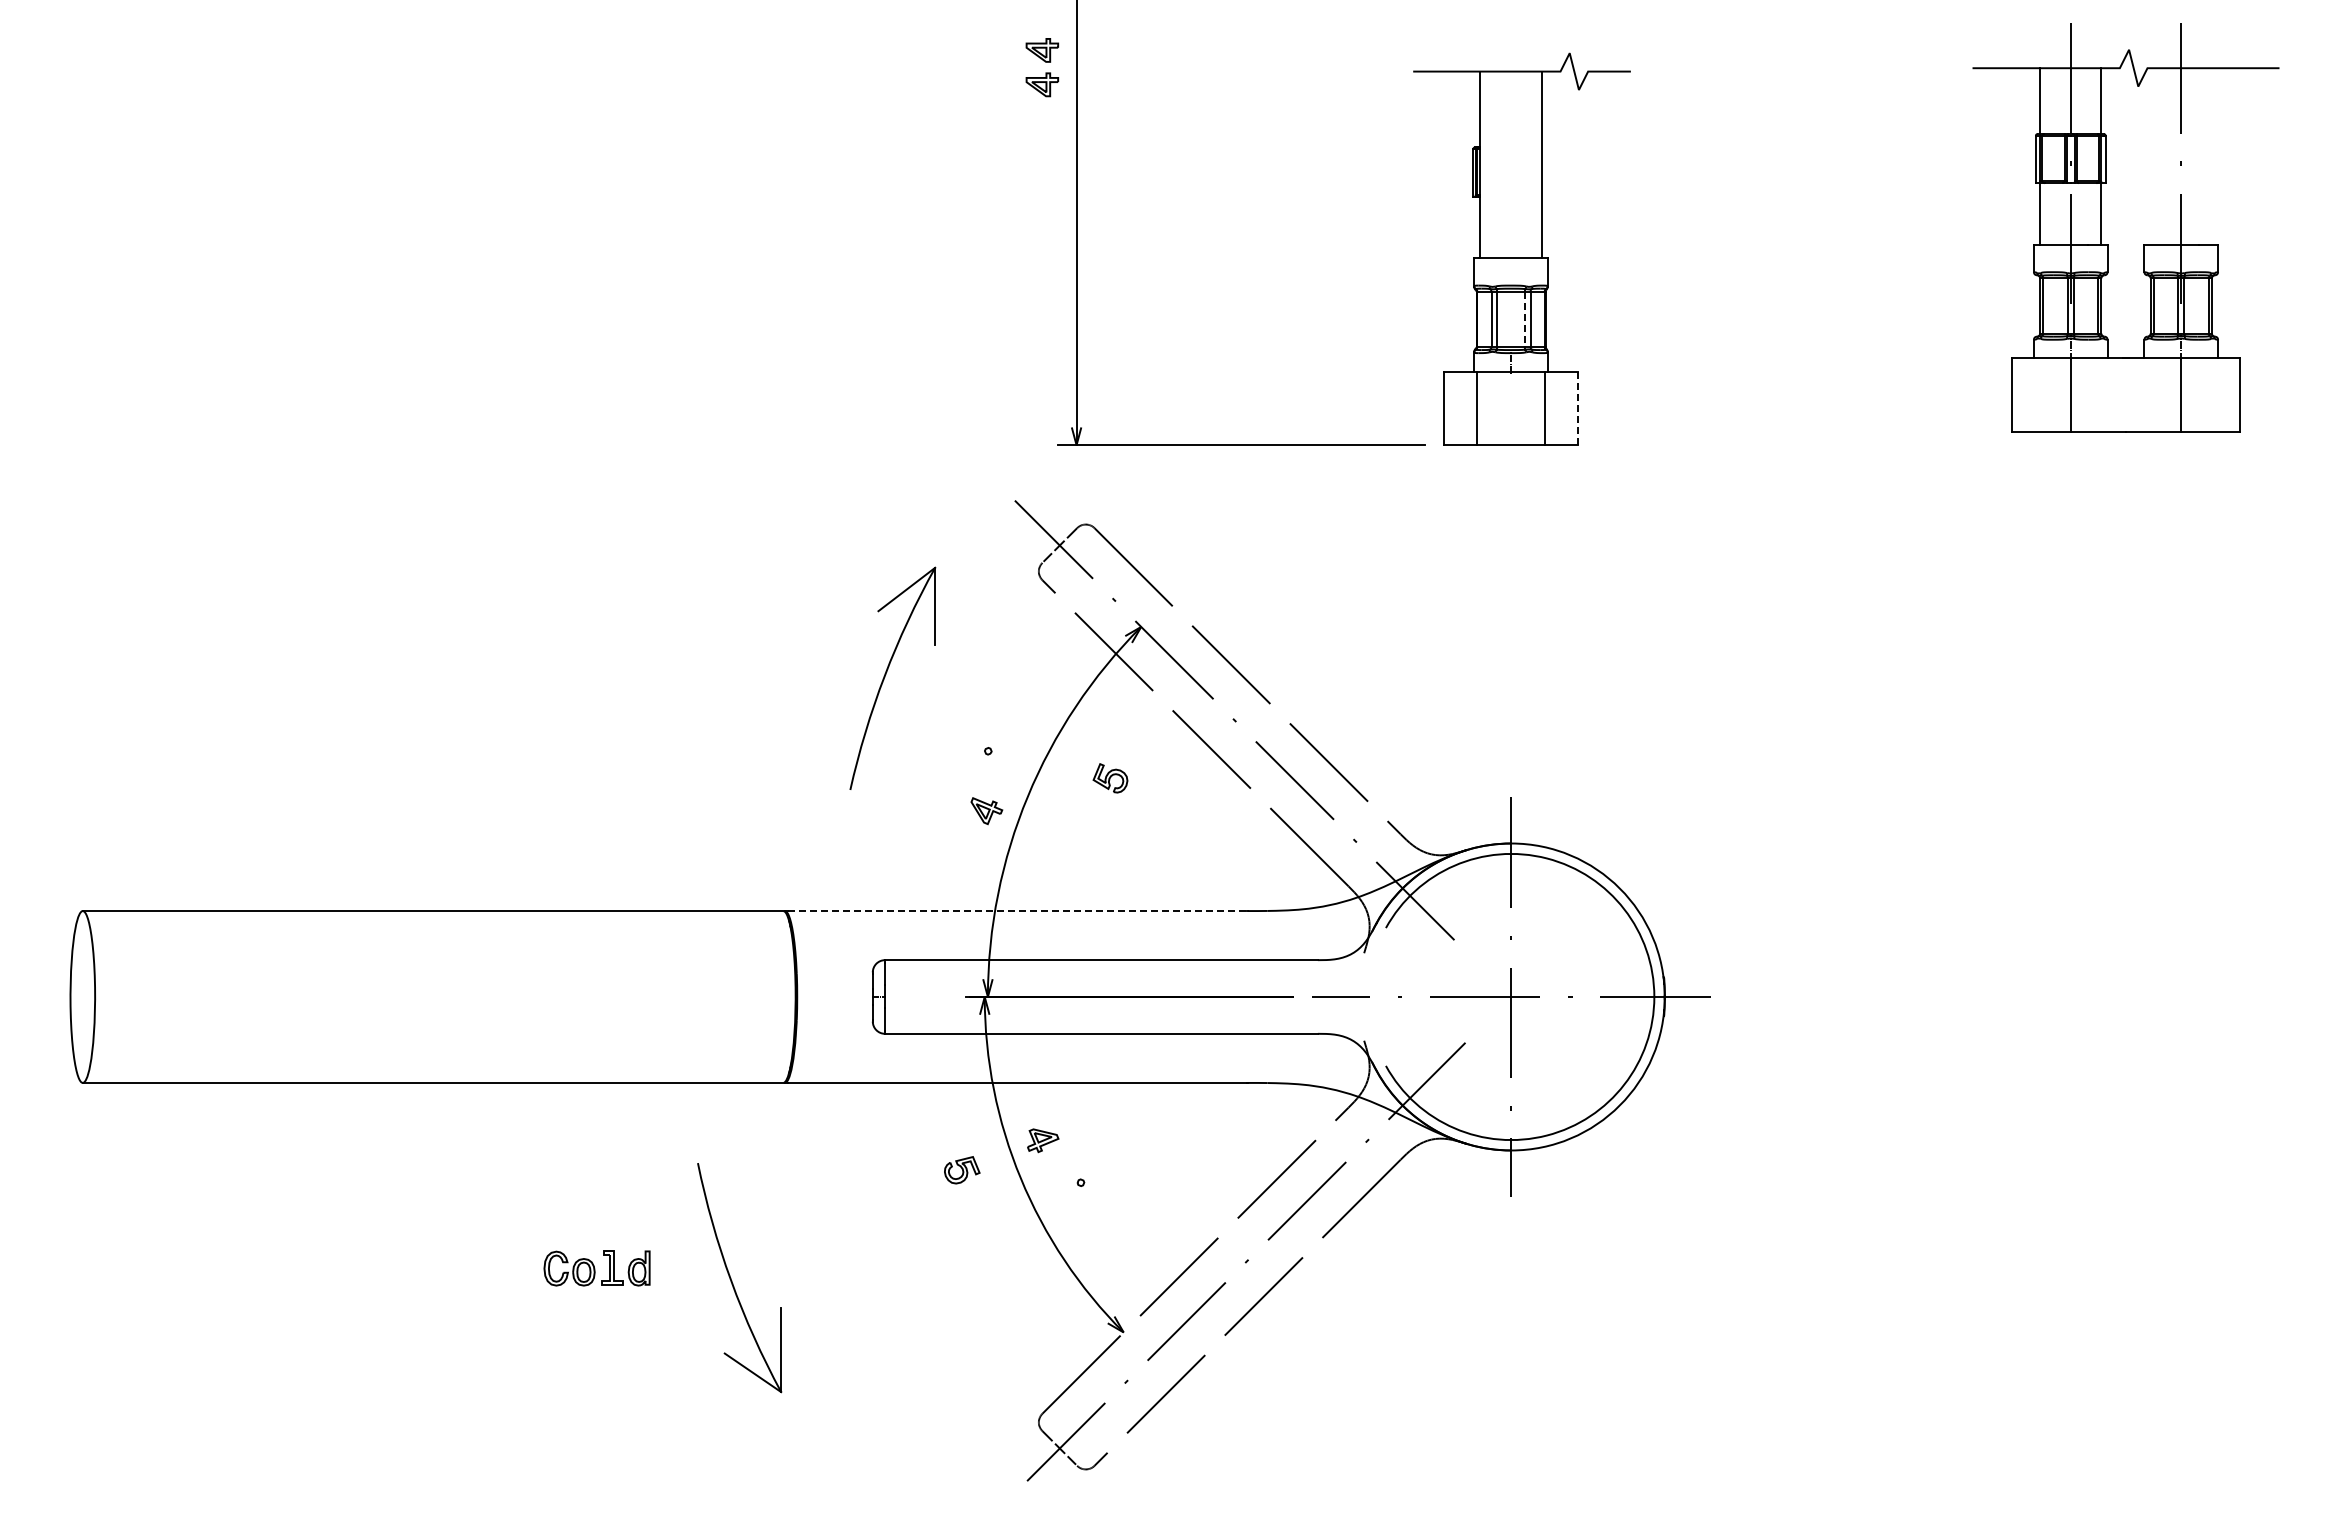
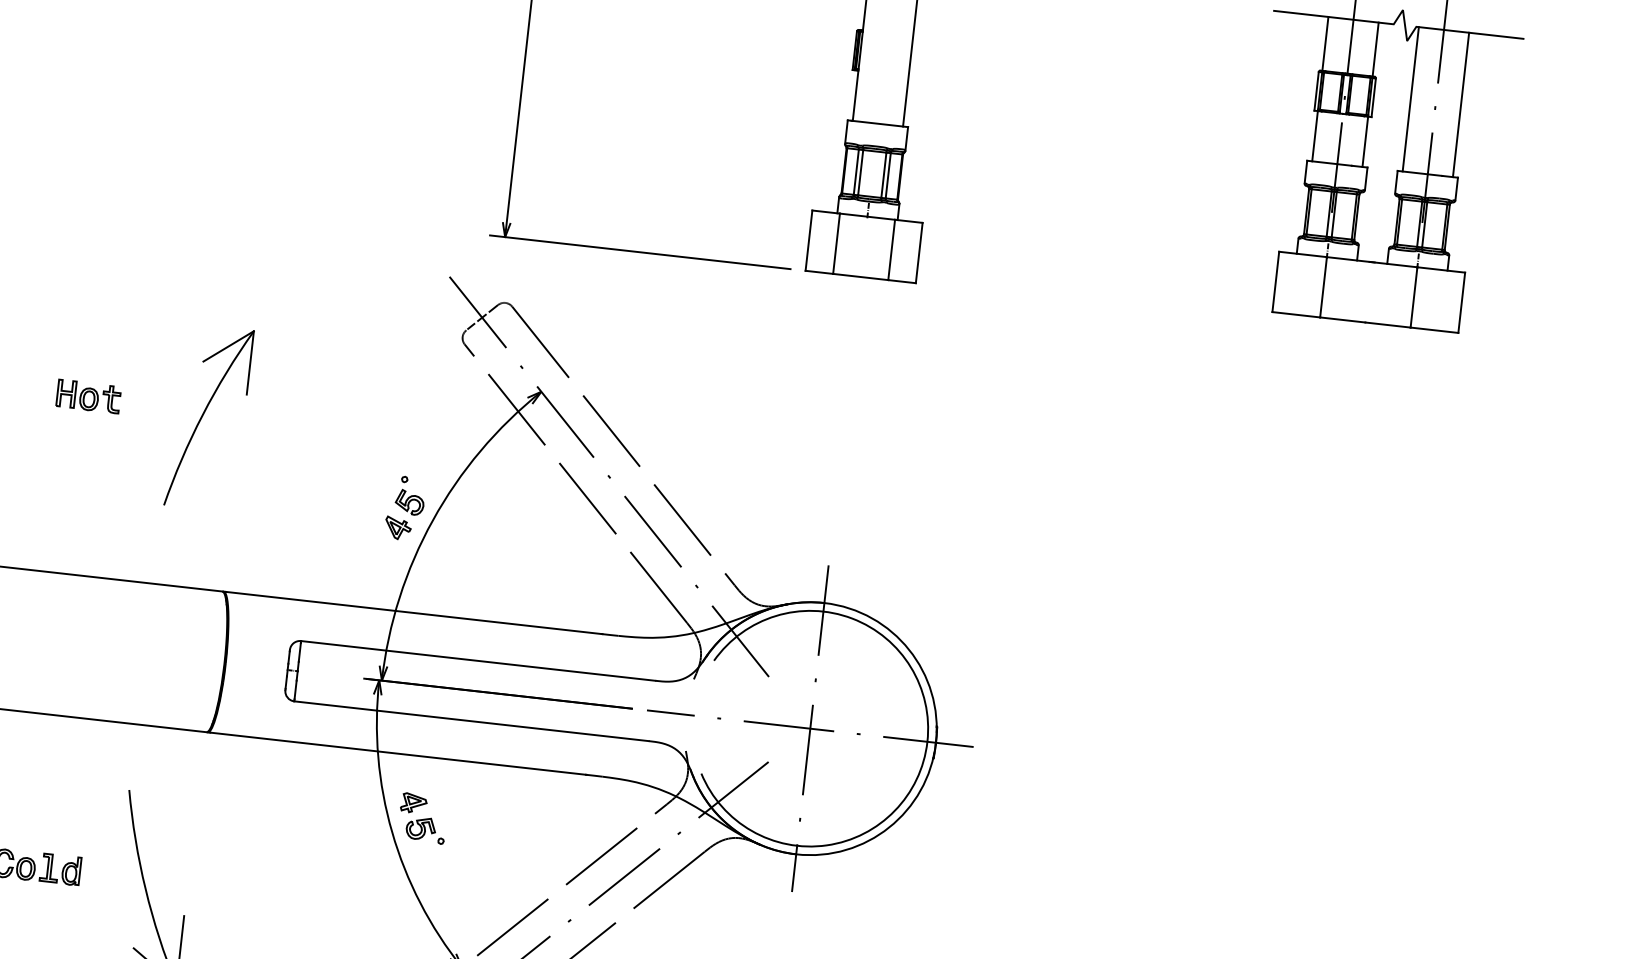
line: (2150, 156) -> (1410, 99), added
line: (2211, 156) -> (1460, 104), added
line: (1525, 319) -> (884, 175), dashed -> solid
line: (1578, 408) -> (919, 253), dashed -> solid
part: (886, 674) -> (204, 414), moved
part: (595, 694) -> (88, 397), added
part: (1110, 778) -> (409, 502), moved
line: (1017, 911) -> (413, 613), dashed -> solid
part: (962, 1170) -> (421, 828), moved

